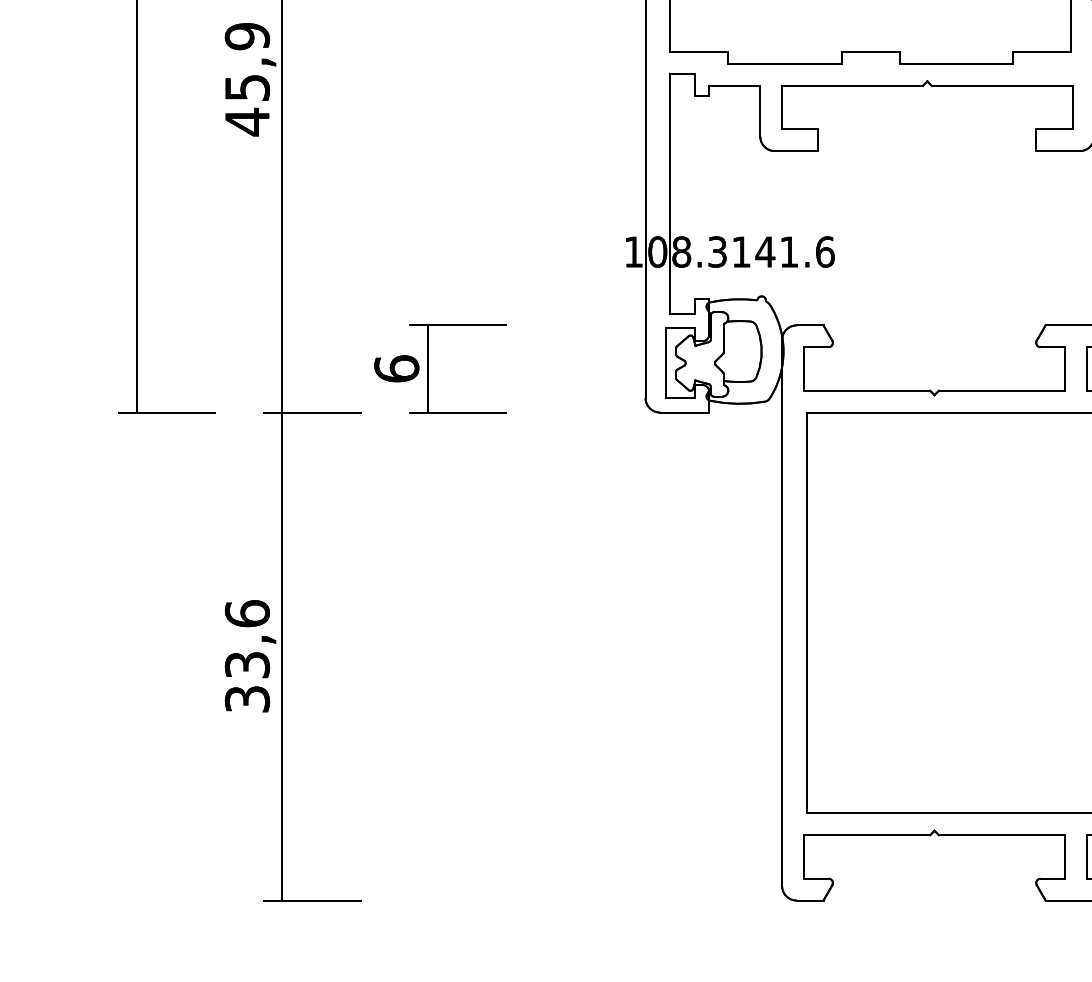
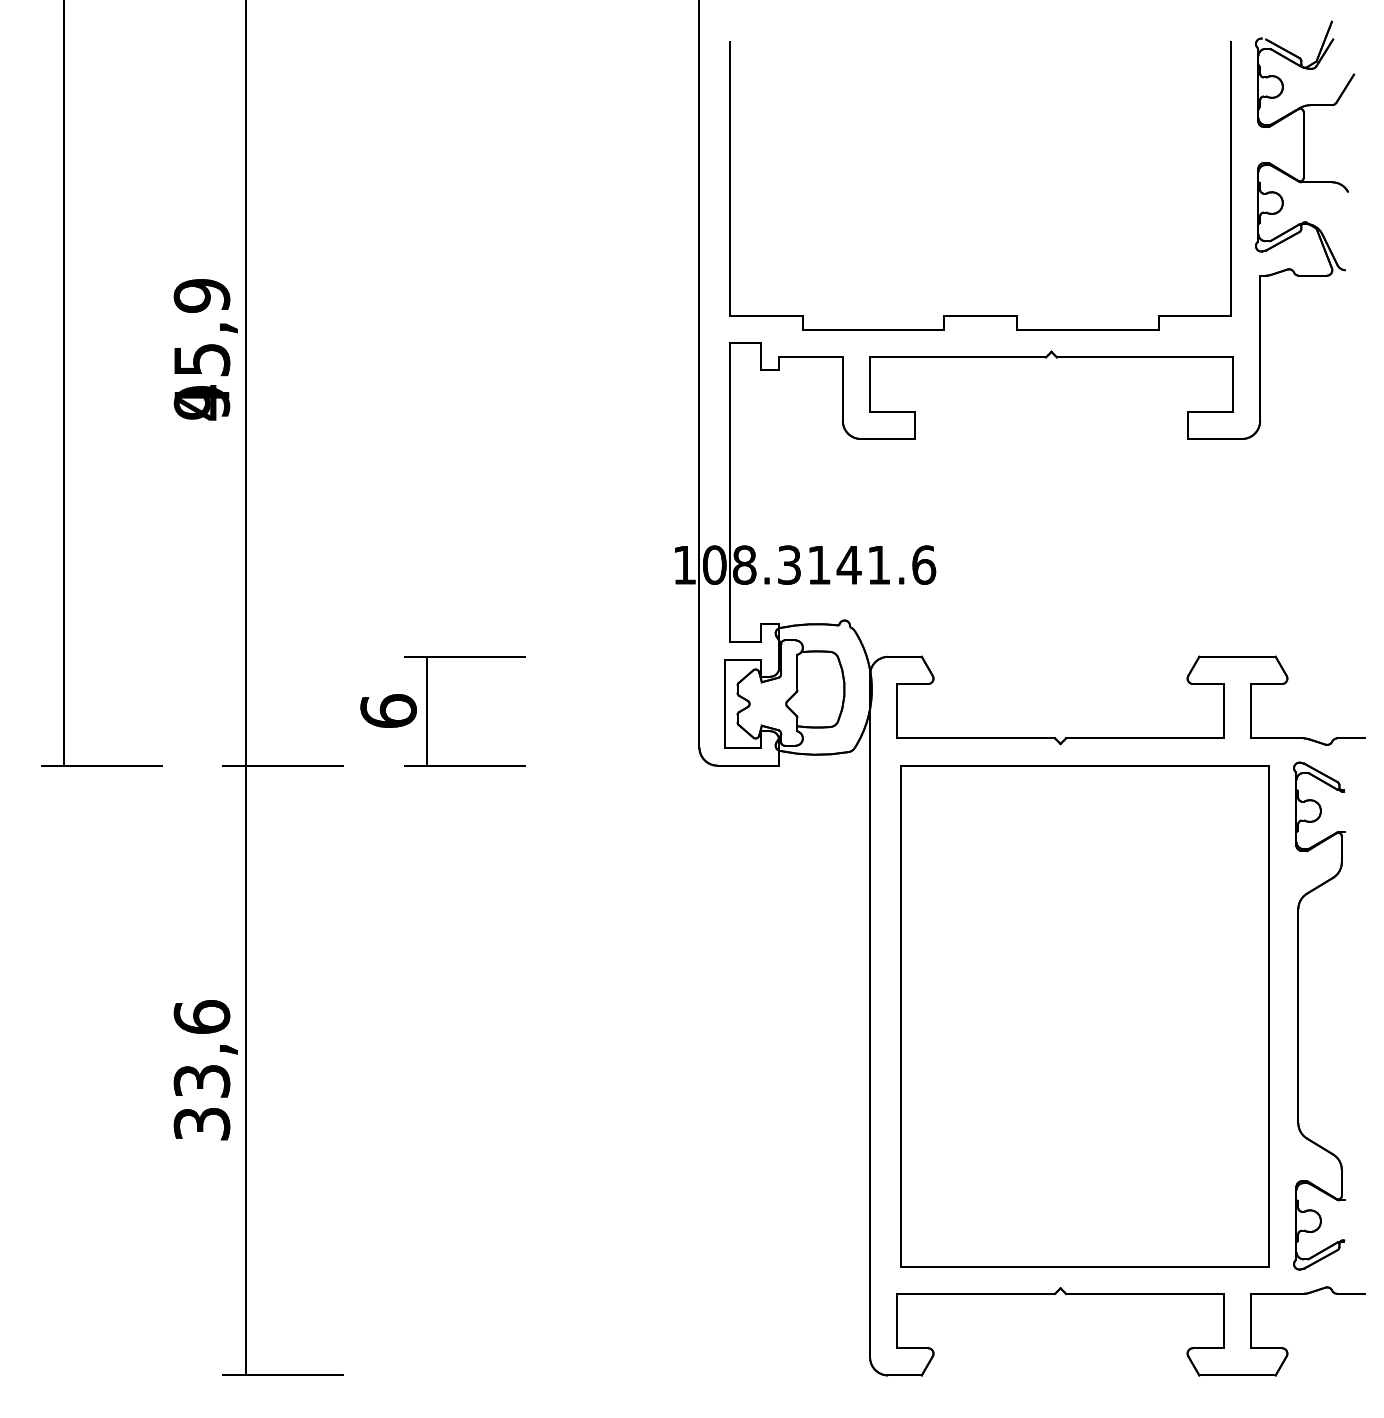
text: (247, 121) -> (201, 402), 45,9 -> 95,9

